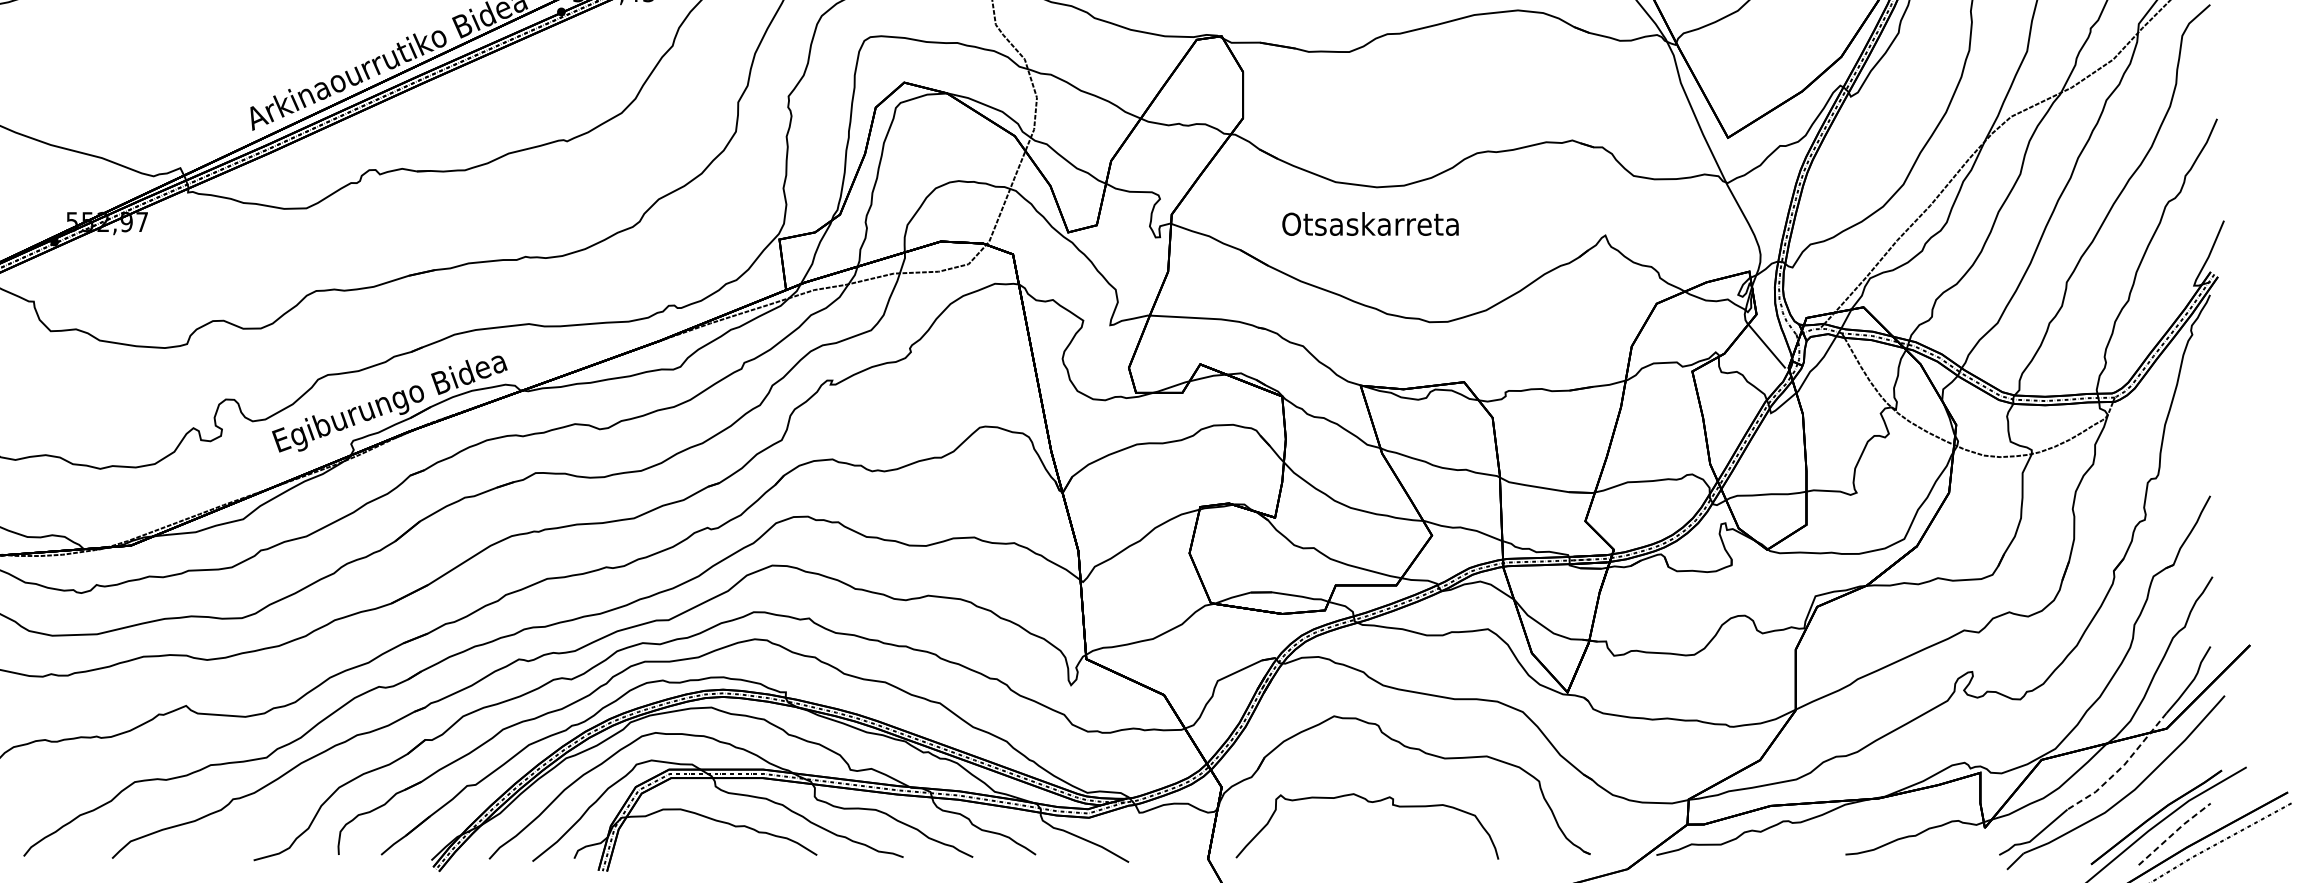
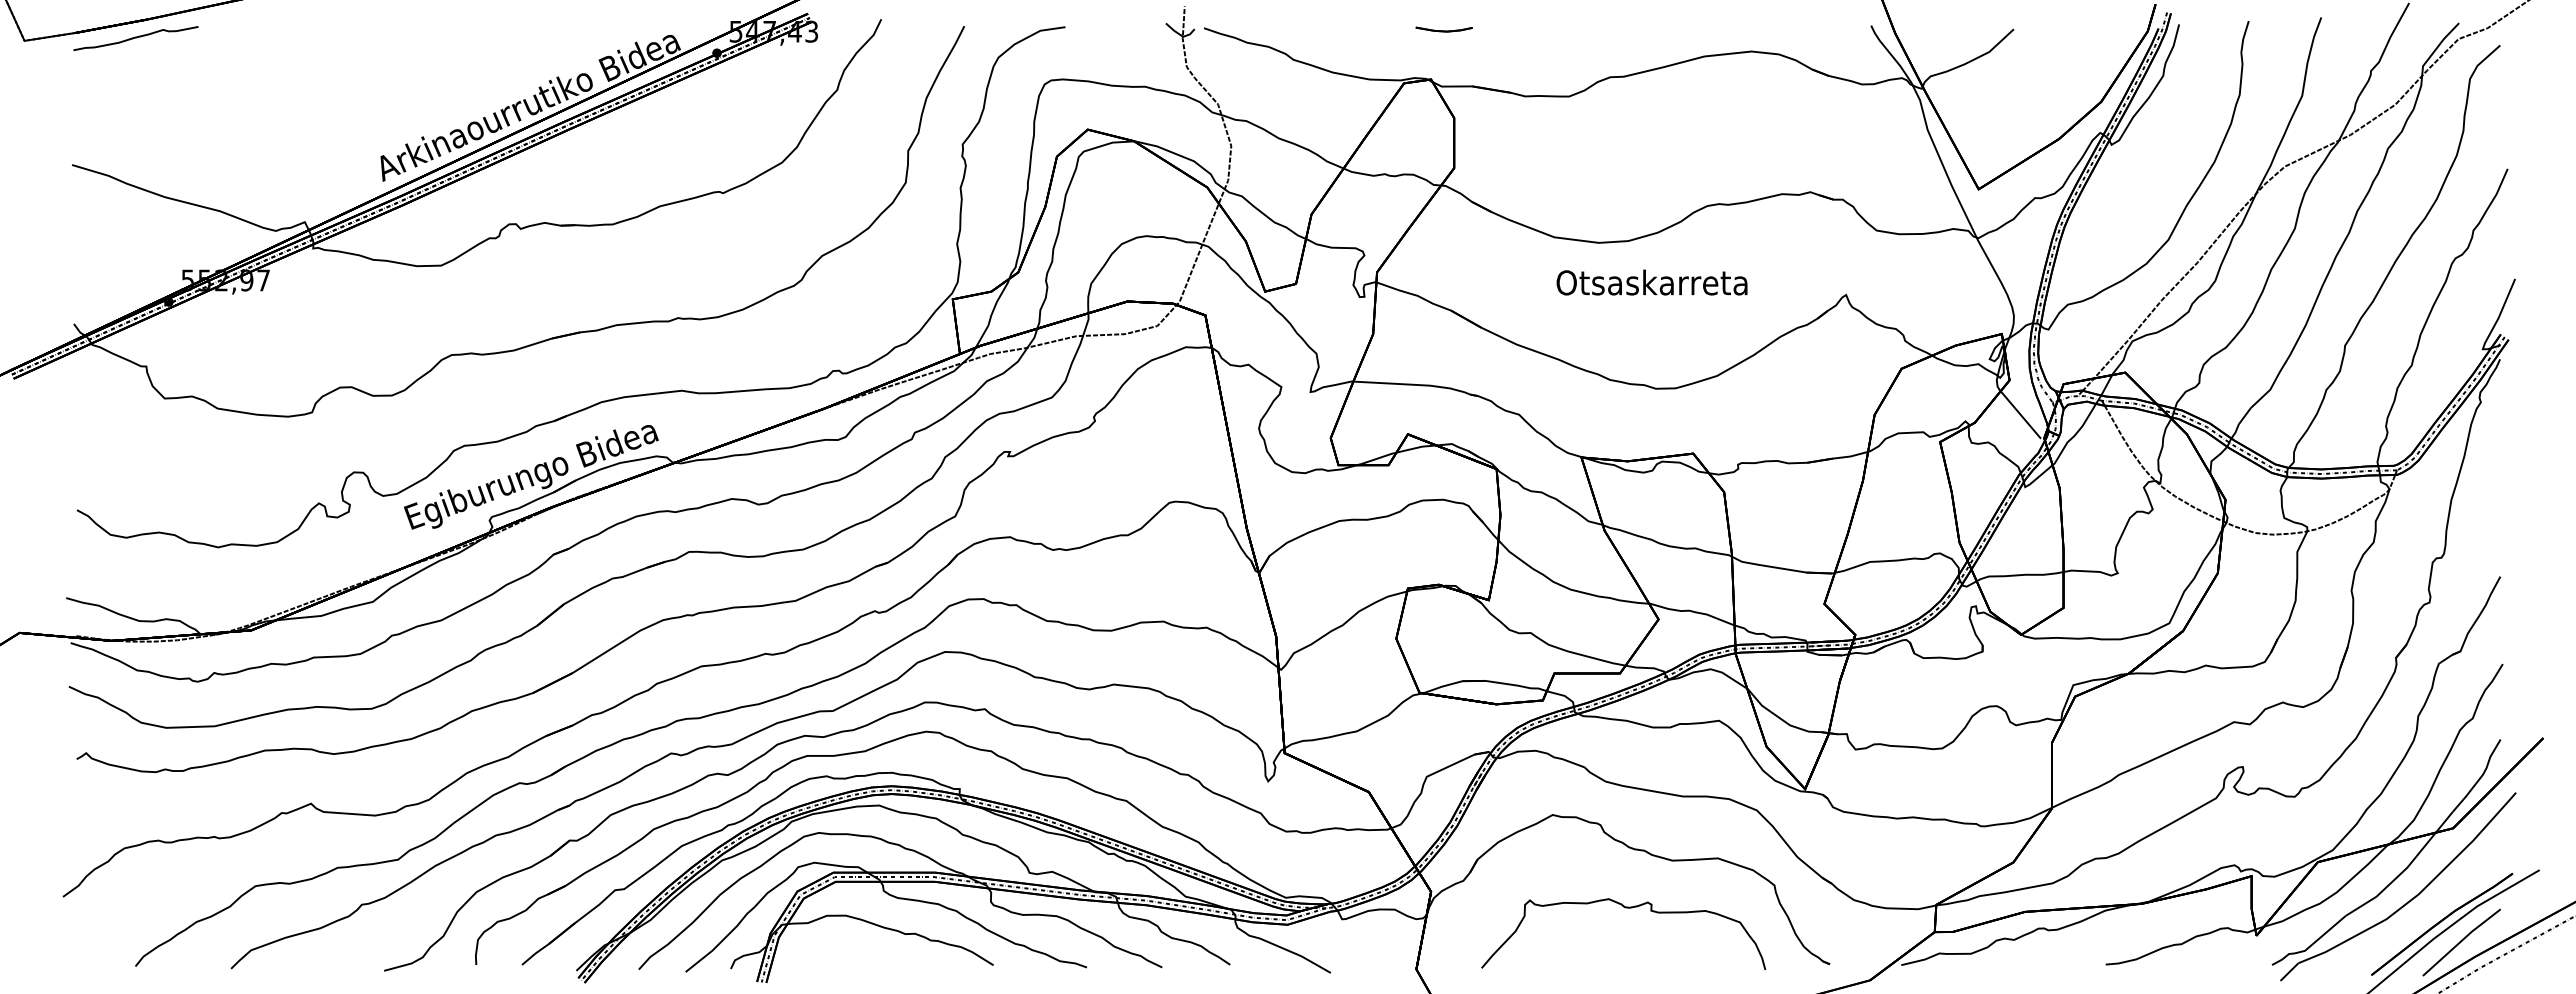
text: (1370, 223) -> (1651, 282), moved
line: (2121, 767) -> (2404, 870), dashed -> solid
curve: (1369, 802) -> (1625, 908), moved
line: (2174, 832) -> (2461, 940), dashed -> solid

